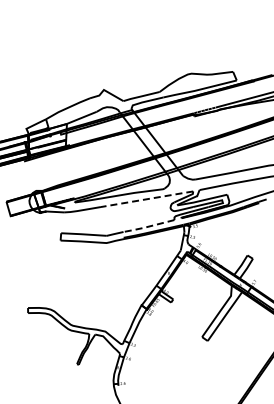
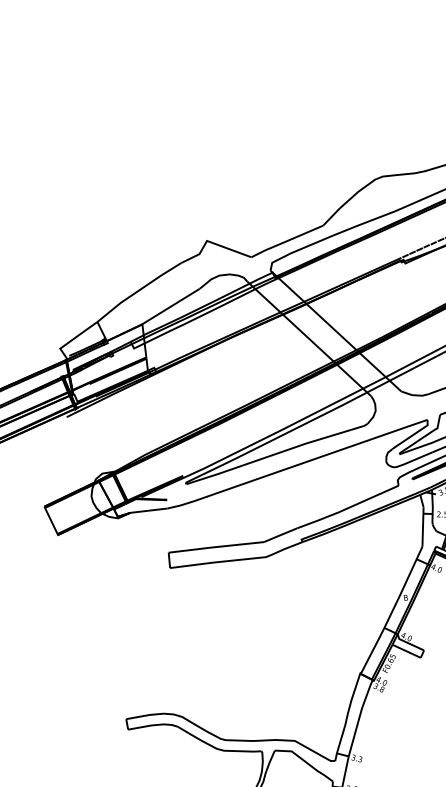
line: (147, 199) -> (335, 452), dashed -> solid
line: (148, 226) -> (347, 508), dashed -> solid

